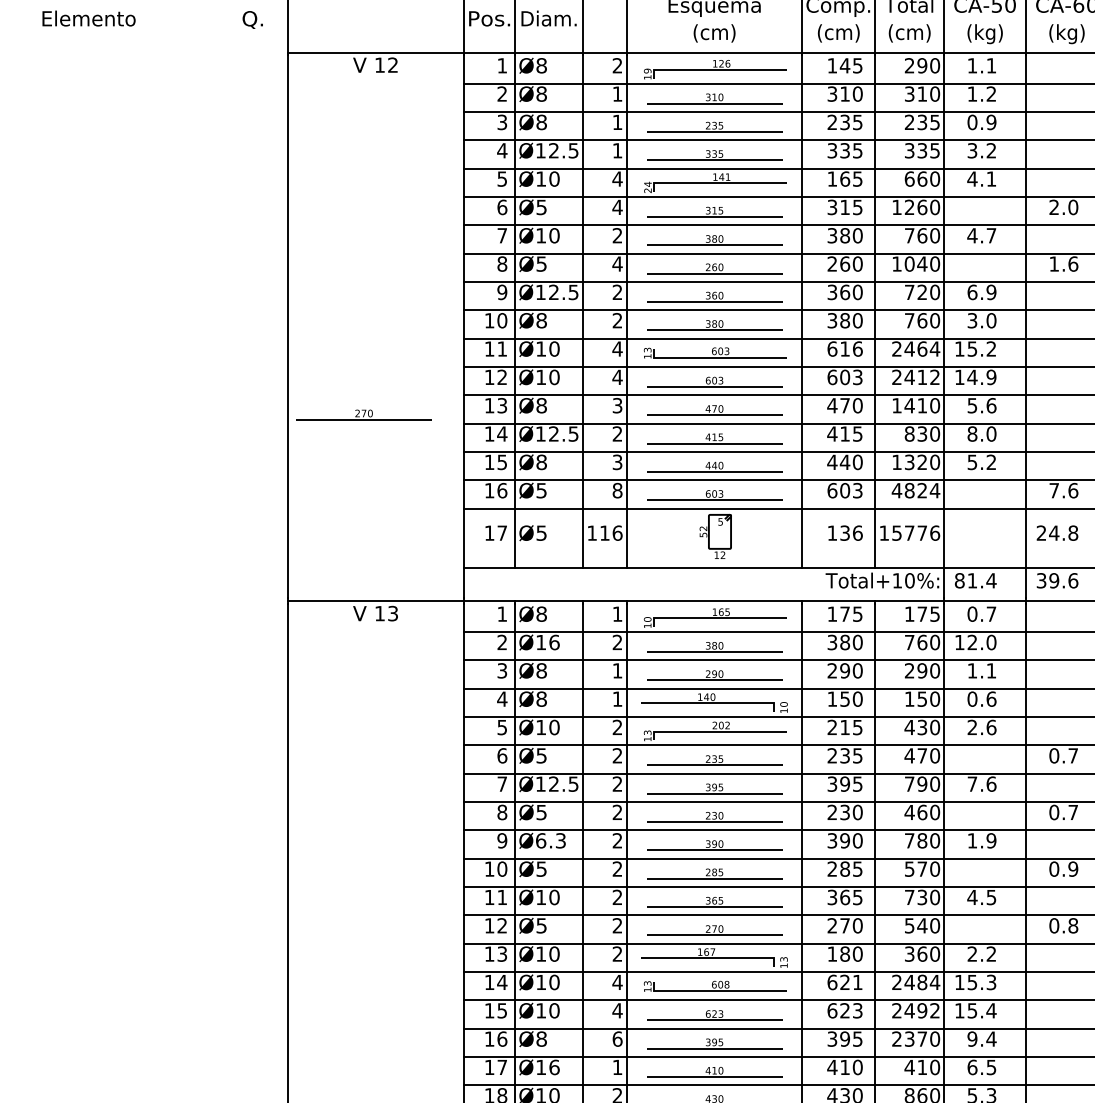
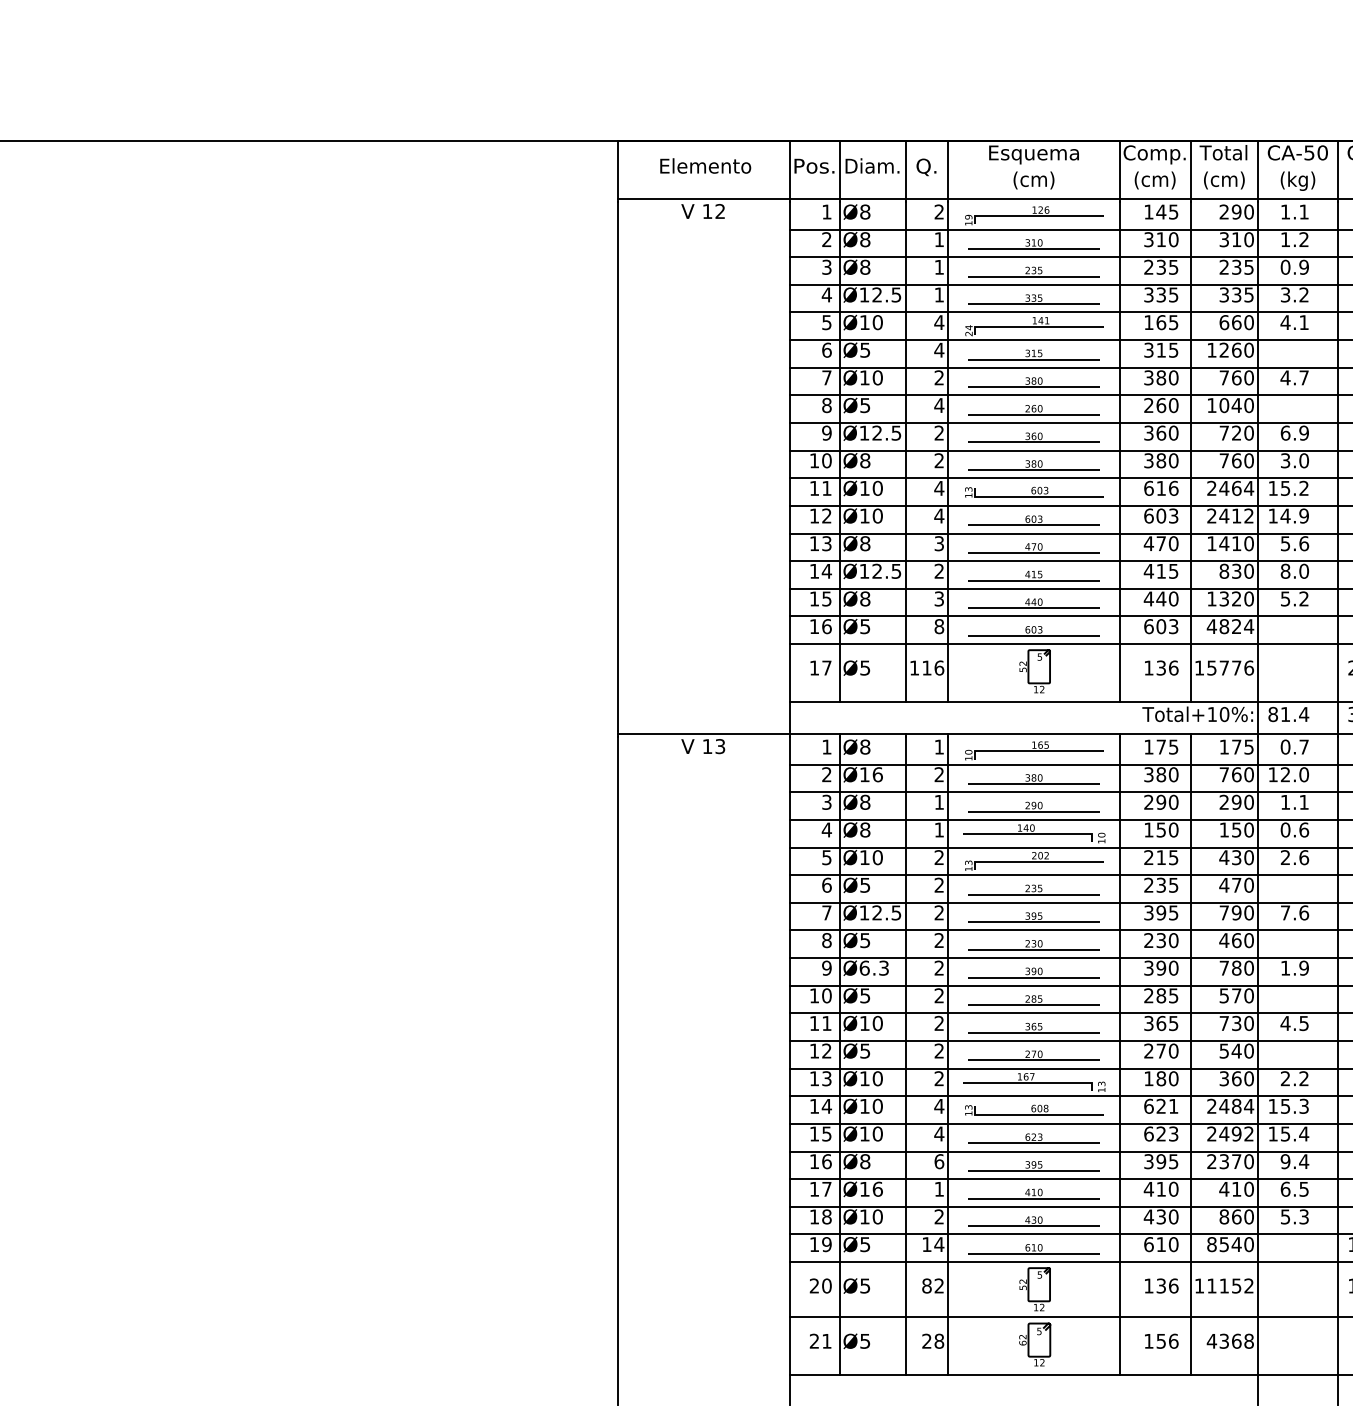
text: (88, 18) -> (705, 165), moved
text: (252, 20) -> (926, 167), moved
part: (363, 414) -> (691, 552), removed

